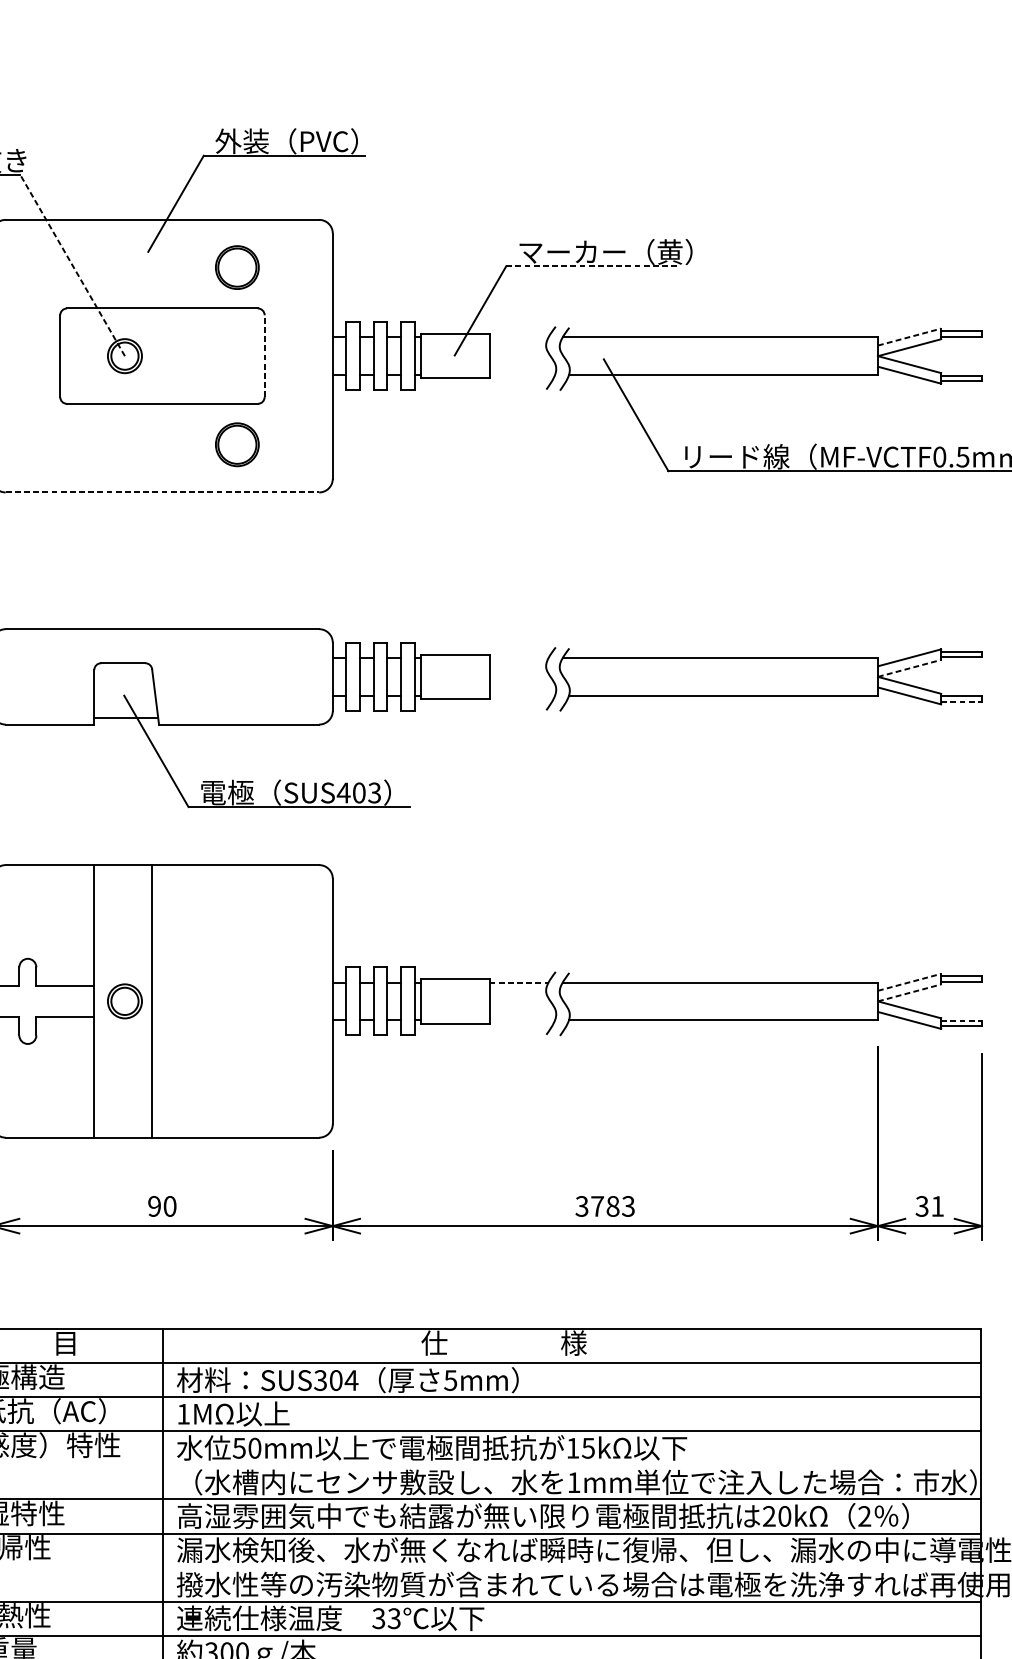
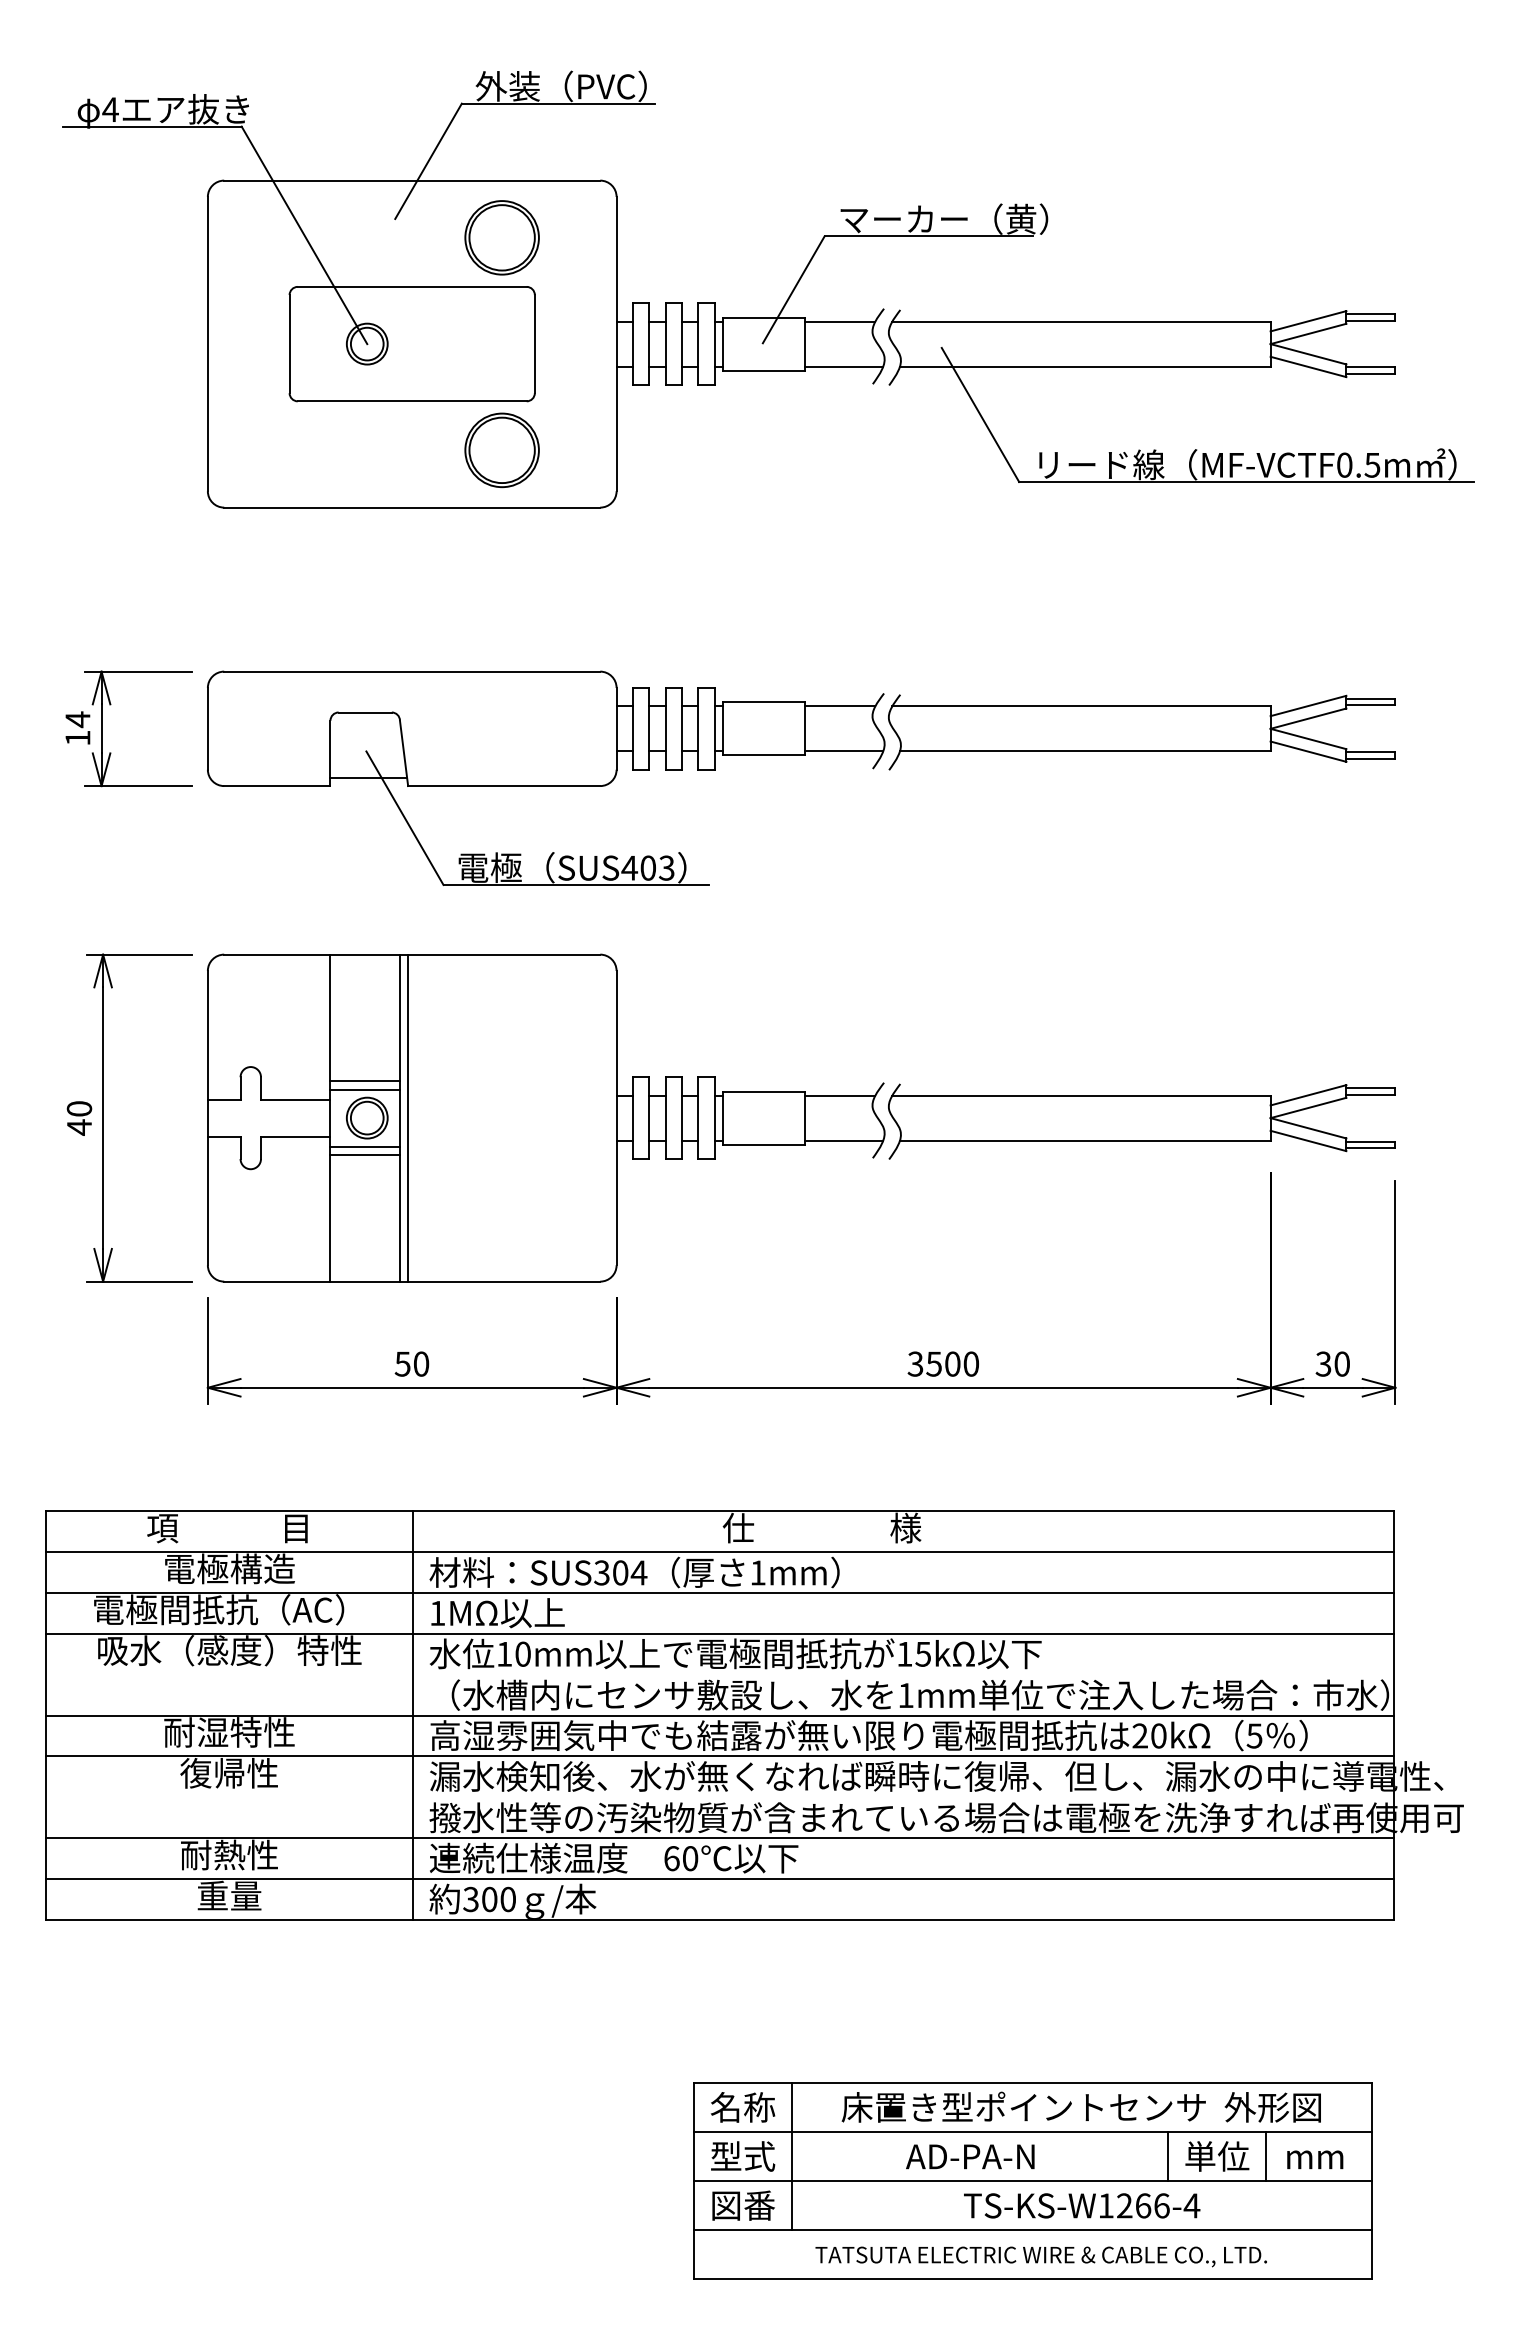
line: (72, 265) -> (304, 235), dashed -> solid
line: (593, 266) -> (929, 236), dashed -> solid
part: (236, 267) -> (501, 237), size x1.43
line: (518, 337) -> (839, 321), added
line: (909, 337) -> (1308, 321), dashed -> solid
line: (264, 355) -> (534, 343), dashed -> solid
line: (521, 374) -> (843, 366), added
part: (236, 444) -> (501, 450), size x1.43
line: (162, 492) -> (412, 507), dashed -> solid
line: (518, 658) -> (839, 706), added
line: (909, 668) -> (1308, 718), dashed -> solid
line: (521, 695) -> (843, 751), added
line: (961, 701) -> (1370, 758), dashed -> solid
line: (122, 970) -> (364, 1081), added
line: (122, 977) -> (364, 1089), added
line: (519, 982) -> (840, 1095), dashed -> solid
line: (909, 982) -> (1308, 1095), dashed -> solid
line: (909, 992) -> (1308, 1107), dashed -> solid
line: (159, 1000) -> (408, 1117), added
line: (521, 1020) -> (843, 1140), added
line: (961, 1020) -> (1370, 1141), dashed -> solid
line: (122, 1025) -> (364, 1146), added
line: (122, 1031) -> (364, 1154), added
text: (154, 1205) -> (402, 1363), 90 -> 50
text: (612, 1205) -> (952, 1363), 3783 -> 3500
text: (937, 1205) -> (1341, 1363), 31 -> 30
text: (450, 1380) -> (757, 1572), 5mm -> 1mm
text: (239, 1448) -> (504, 1654), 50mm -> 10mm
text: (864, 1516) -> (1254, 1735), 2 -> 5
text: (386, 1618) -> (681, 1858), 33 -> 60

